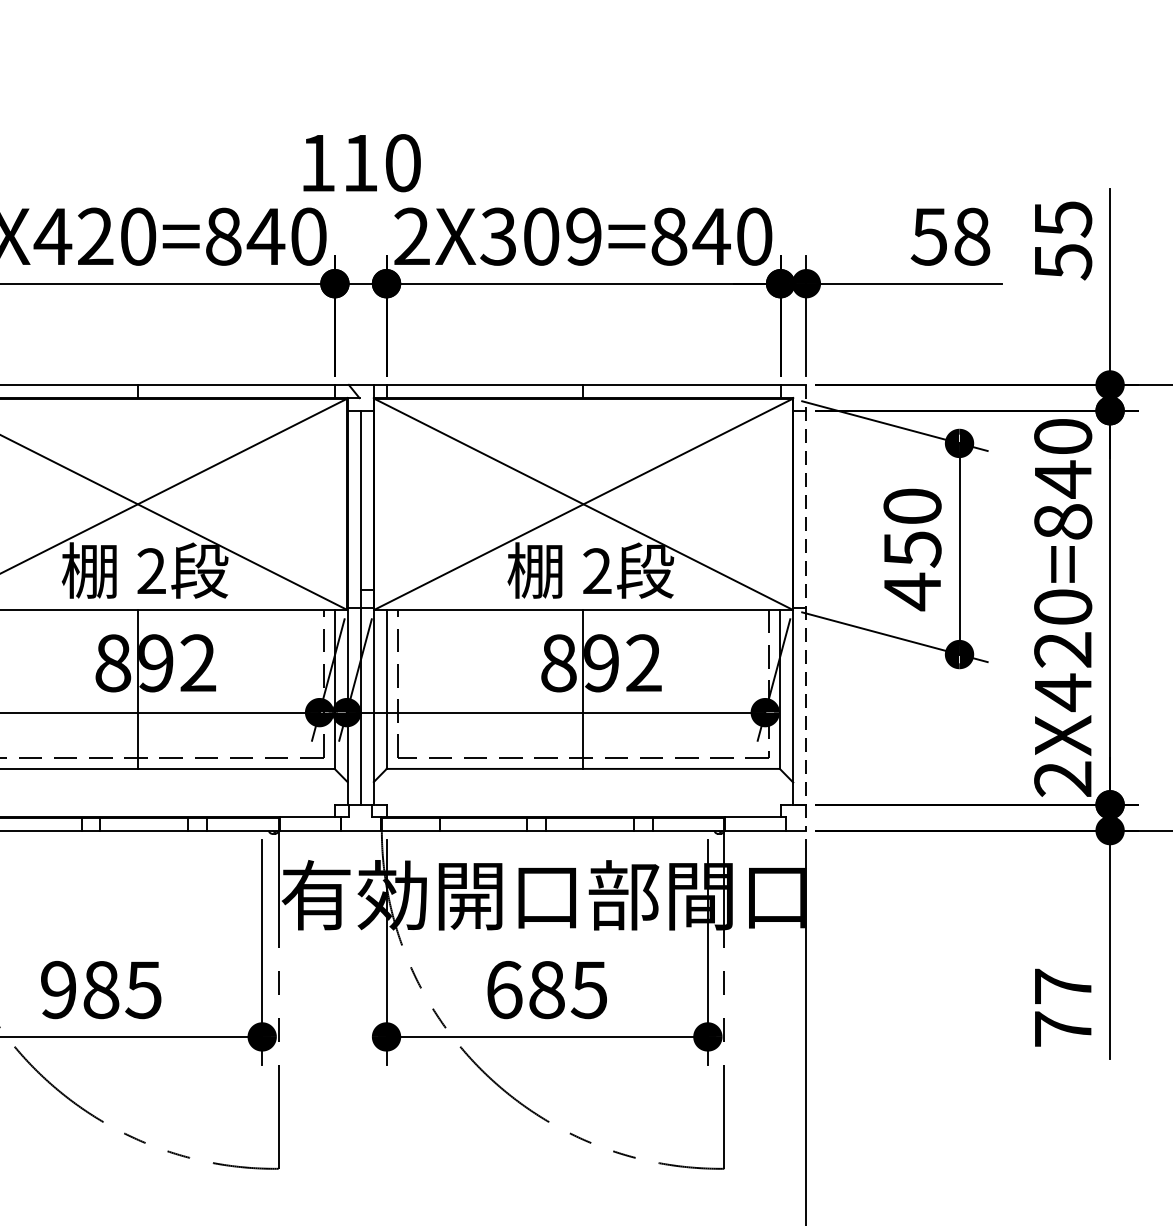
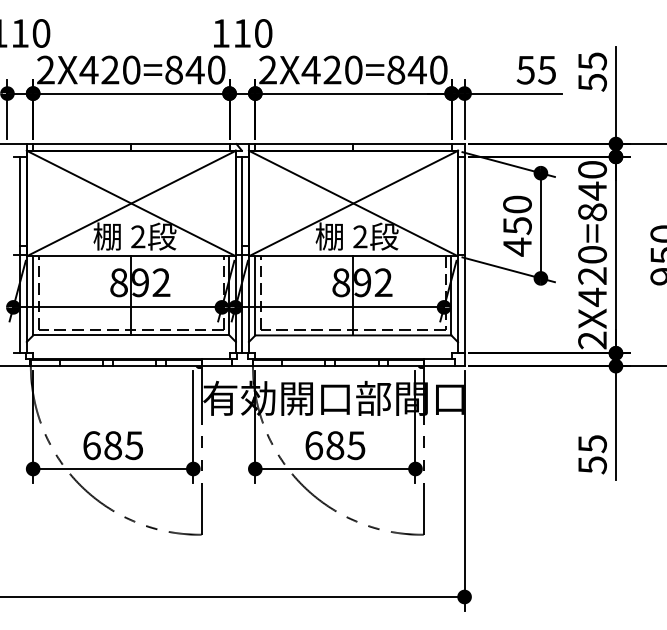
text: (539, 235) -> (331, 69), 2X309=840 -> 2X420=840
text: (972, 235) -> (547, 69), 58 -> 55
line: (806, 608) -> (464, 255), dashed -> solid
text: (57, 989) -> (91, 445), 985 -> 685
text: (1063, 1007) -> (592, 454), 77 -> 55

